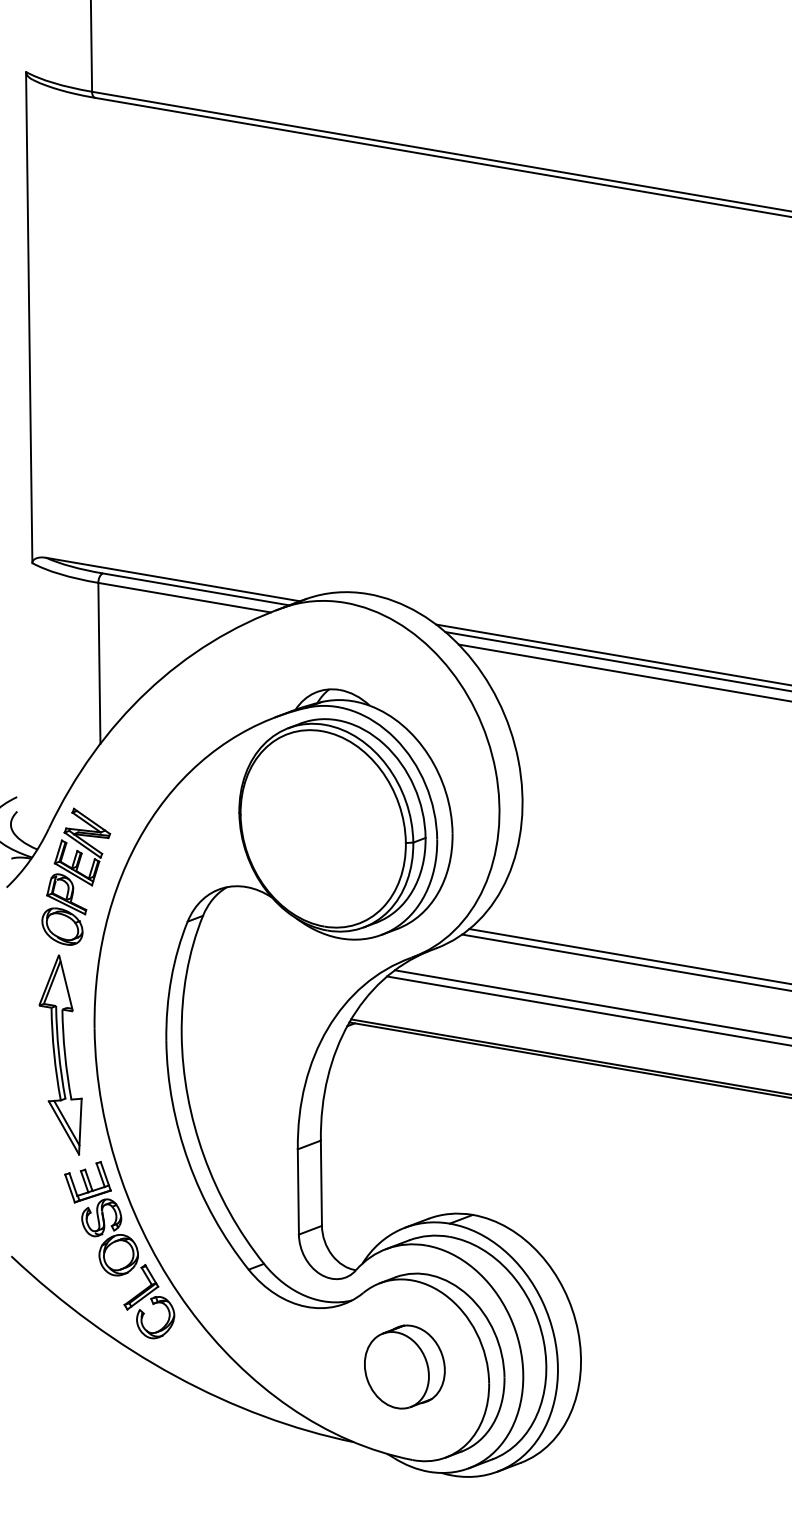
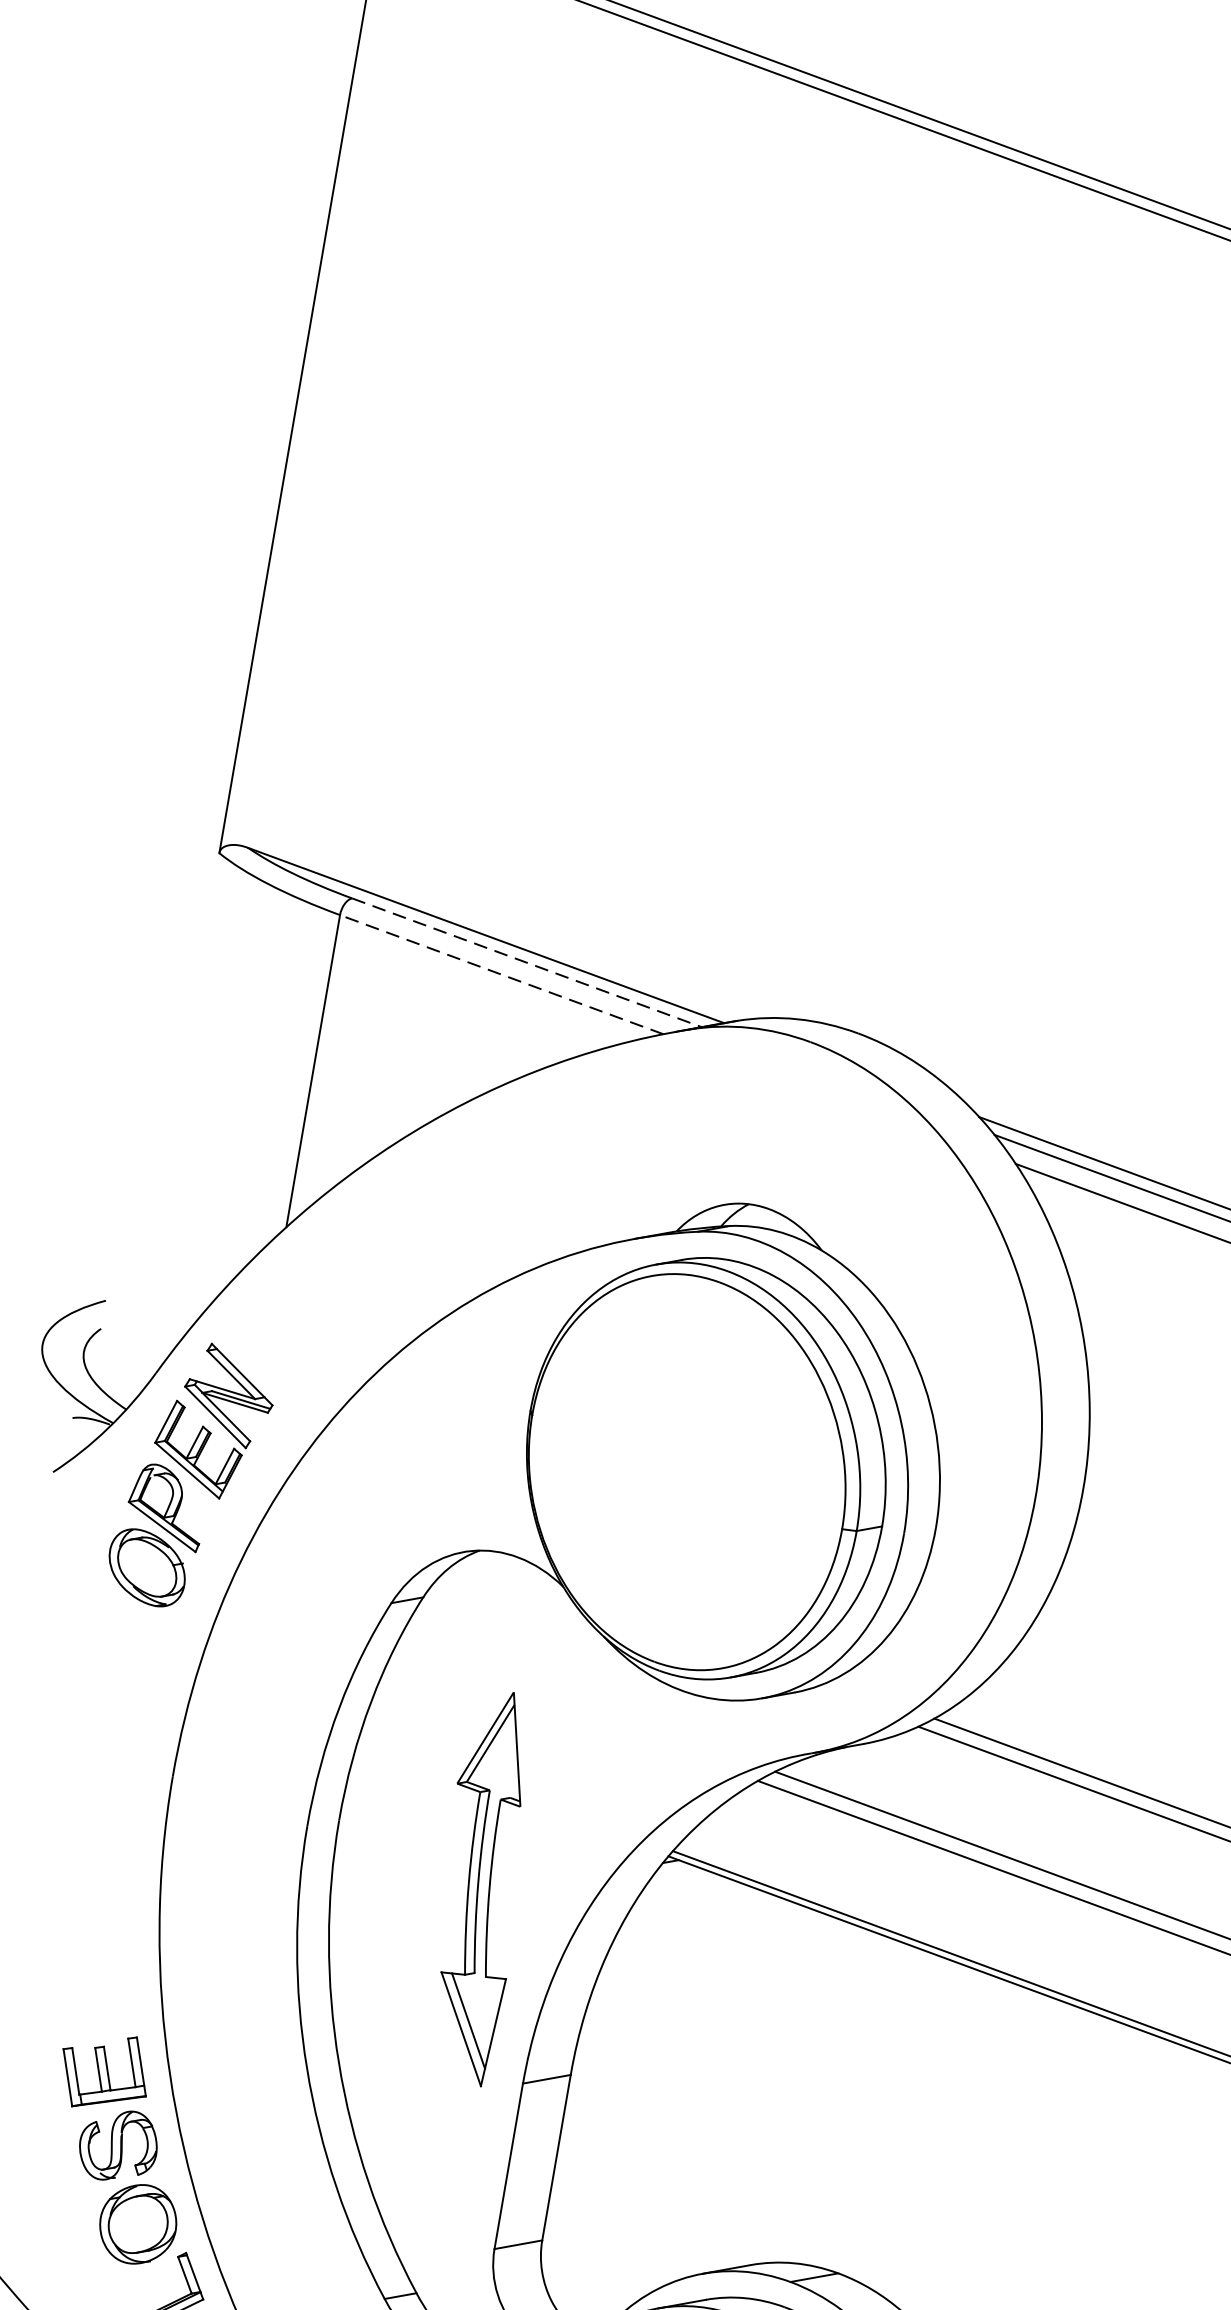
line: (196, 589) -> (527, 963), solid -> dashed
line: (184, 597) -> (501, 974), solid -> dashed
part: (60, 1054) -> (480, 1885), moved

